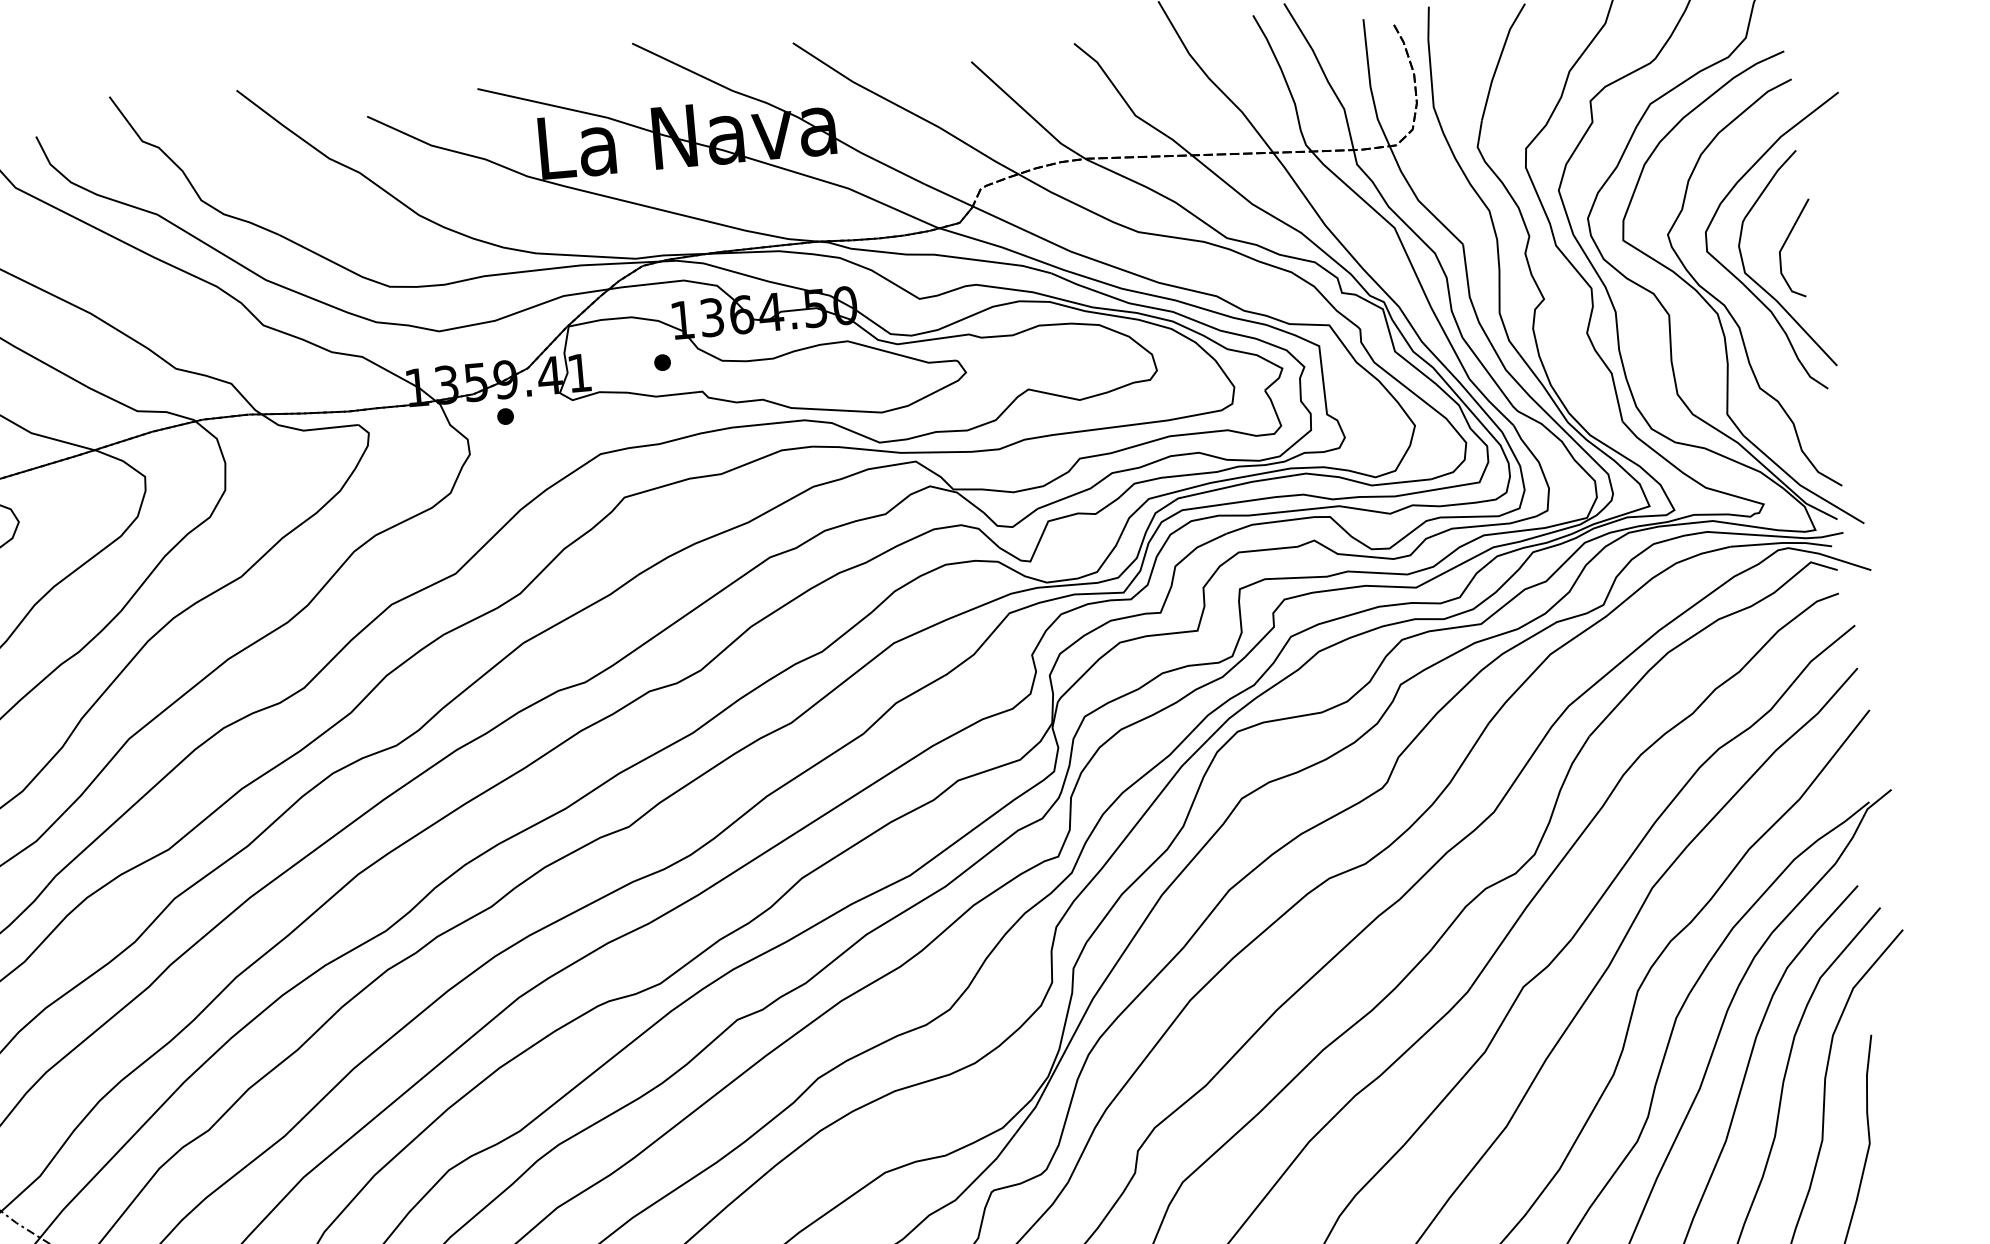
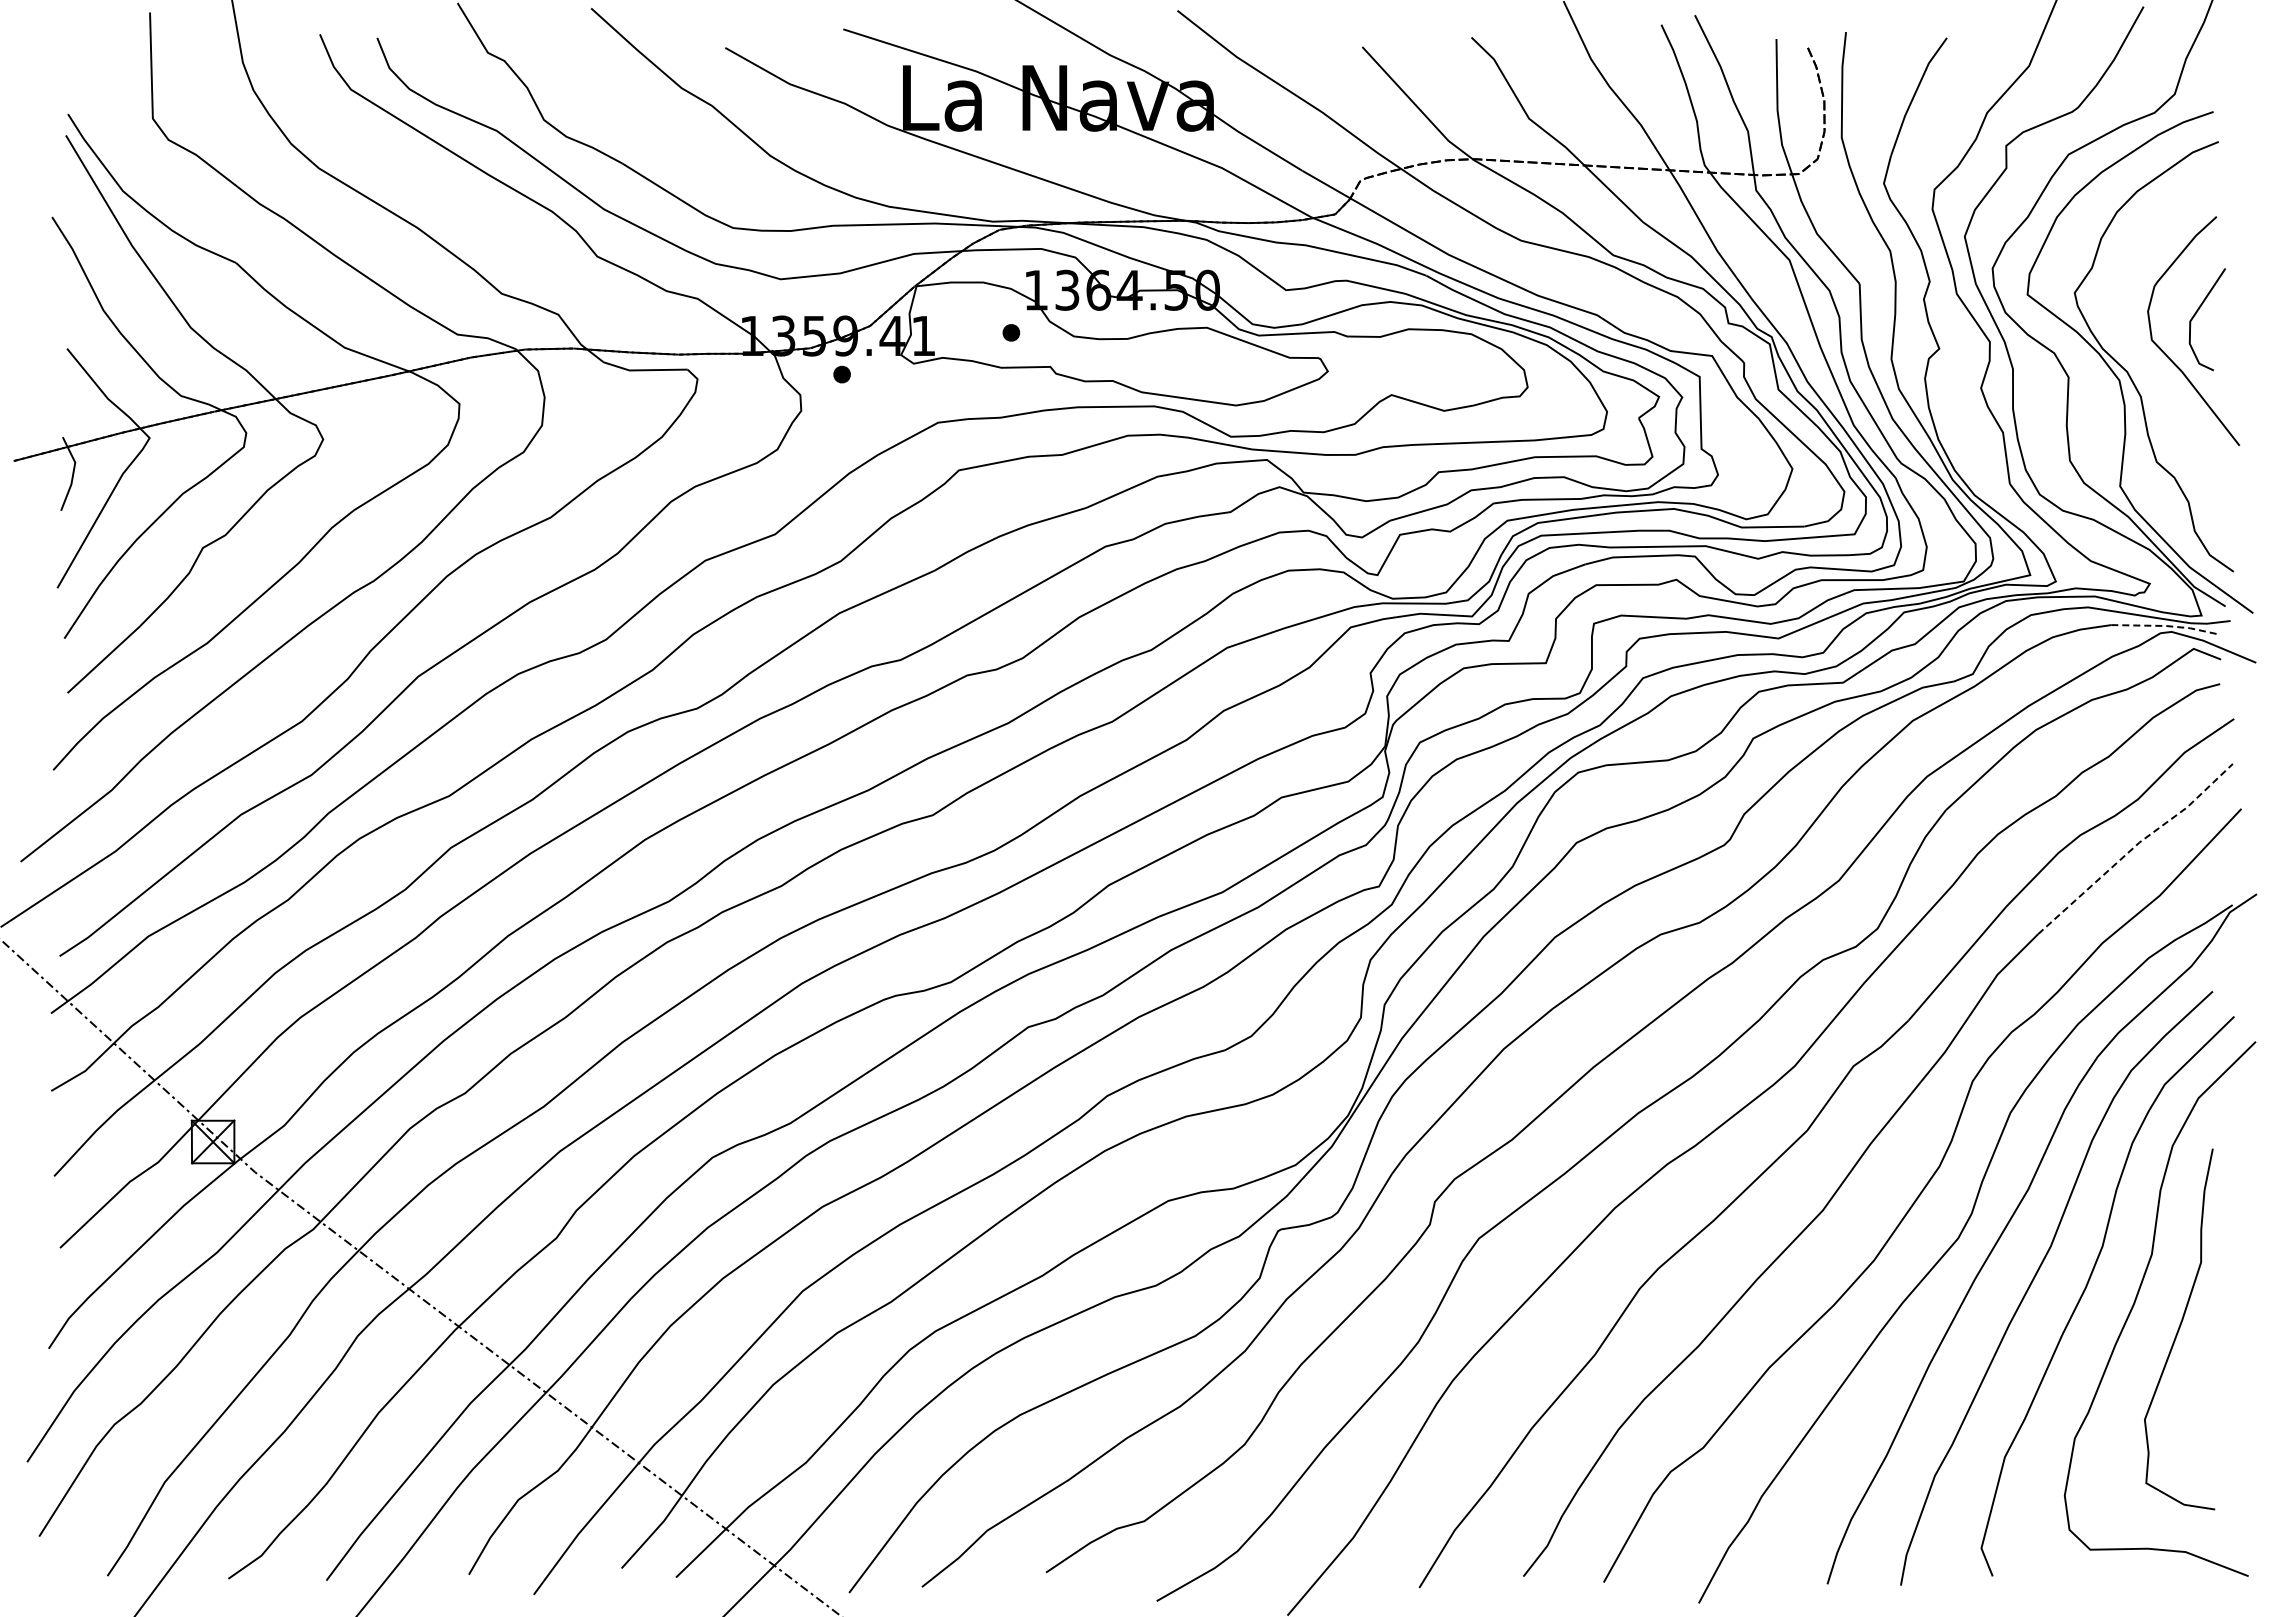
curve: (1745, 284) -> (2151, 352), removed
line: (1783, 543) -> (2166, 626), solid -> dashed
line: (1772, 754) -> (2135, 846), solid -> dashed

